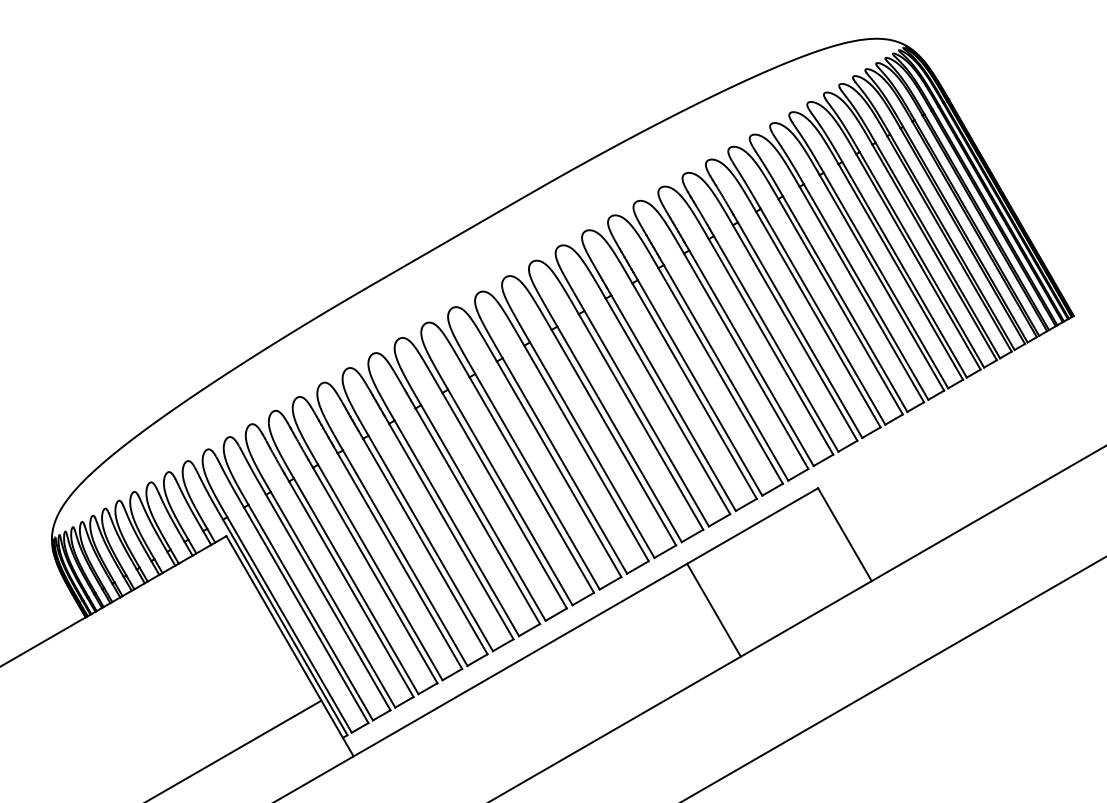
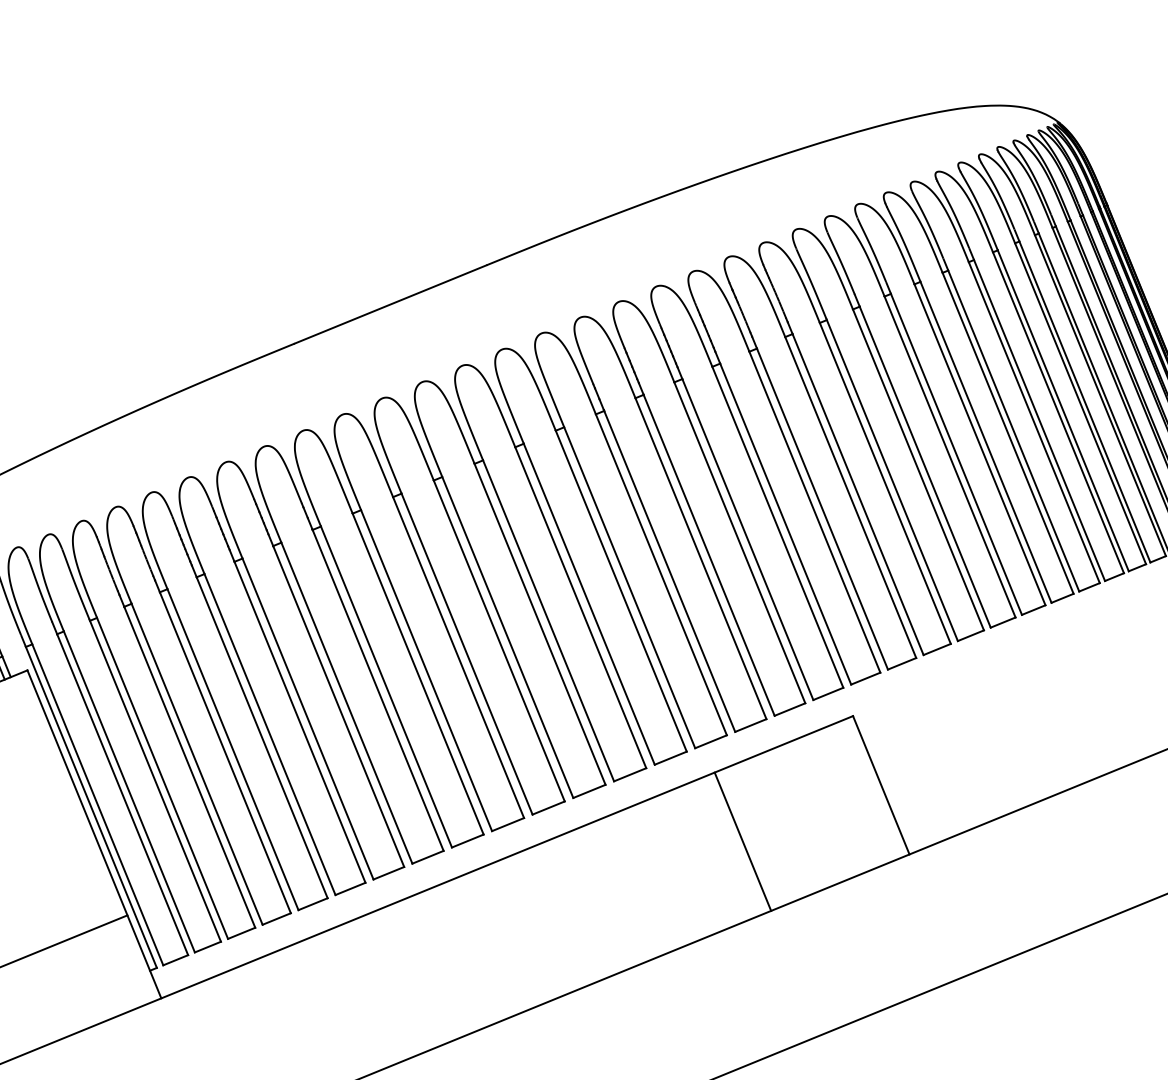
line: (713, 609) -> (742, 840), moved

